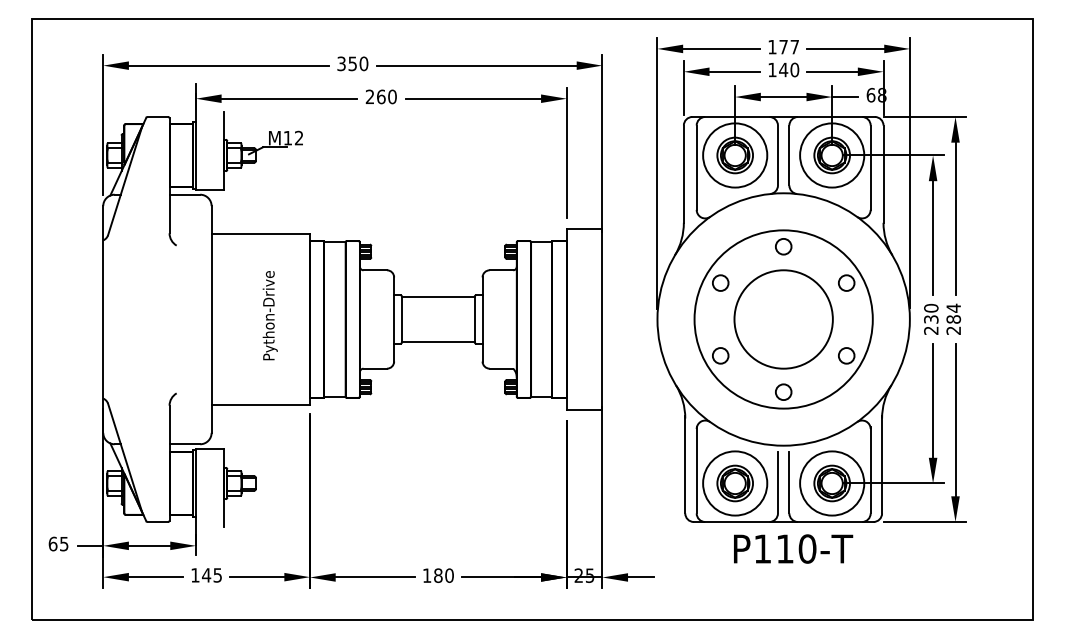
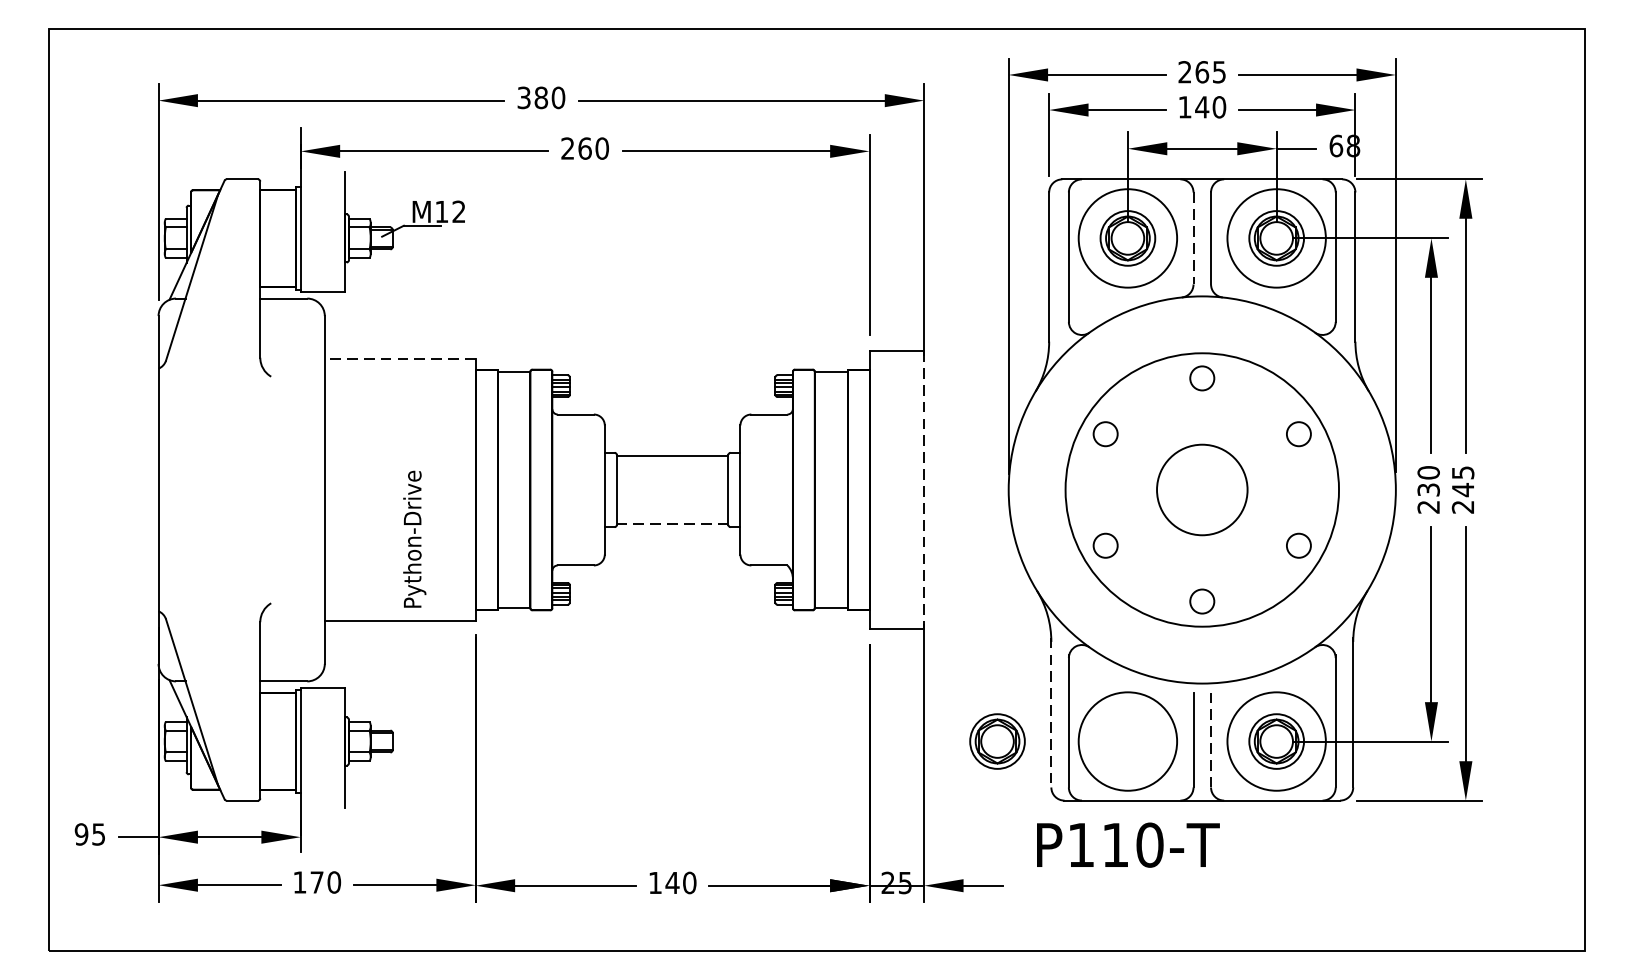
text: (783, 46) -> (1202, 71), 177 -> 265
text: (352, 63) -> (540, 97), 350 -> 380
line: (777, 155) -> (1192, 238), solid -> dashed
line: (260, 233) -> (399, 358), solid -> dashed
text: (953, 313) -> (1462, 480), 284 -> 245
text: (269, 315) -> (413, 539), moved
line: (602, 319) -> (924, 490), solid -> dashed
circle: (783, 319) -> (1202, 490), size x0.6
line: (437, 341) -> (671, 523), solid -> dashed
line: (685, 464) -> (1051, 712), solid -> dashed
line: (789, 482) -> (1211, 740), solid -> dashed
part: (734, 483) -> (996, 741), moved
text: (52, 543) -> (80, 833), 65 -> 95
text: (793, 548) -> (1128, 844), moved
text: (212, 575) -> (326, 882), 145 -> 170
text: (437, 575) -> (671, 882), 180 -> 140

